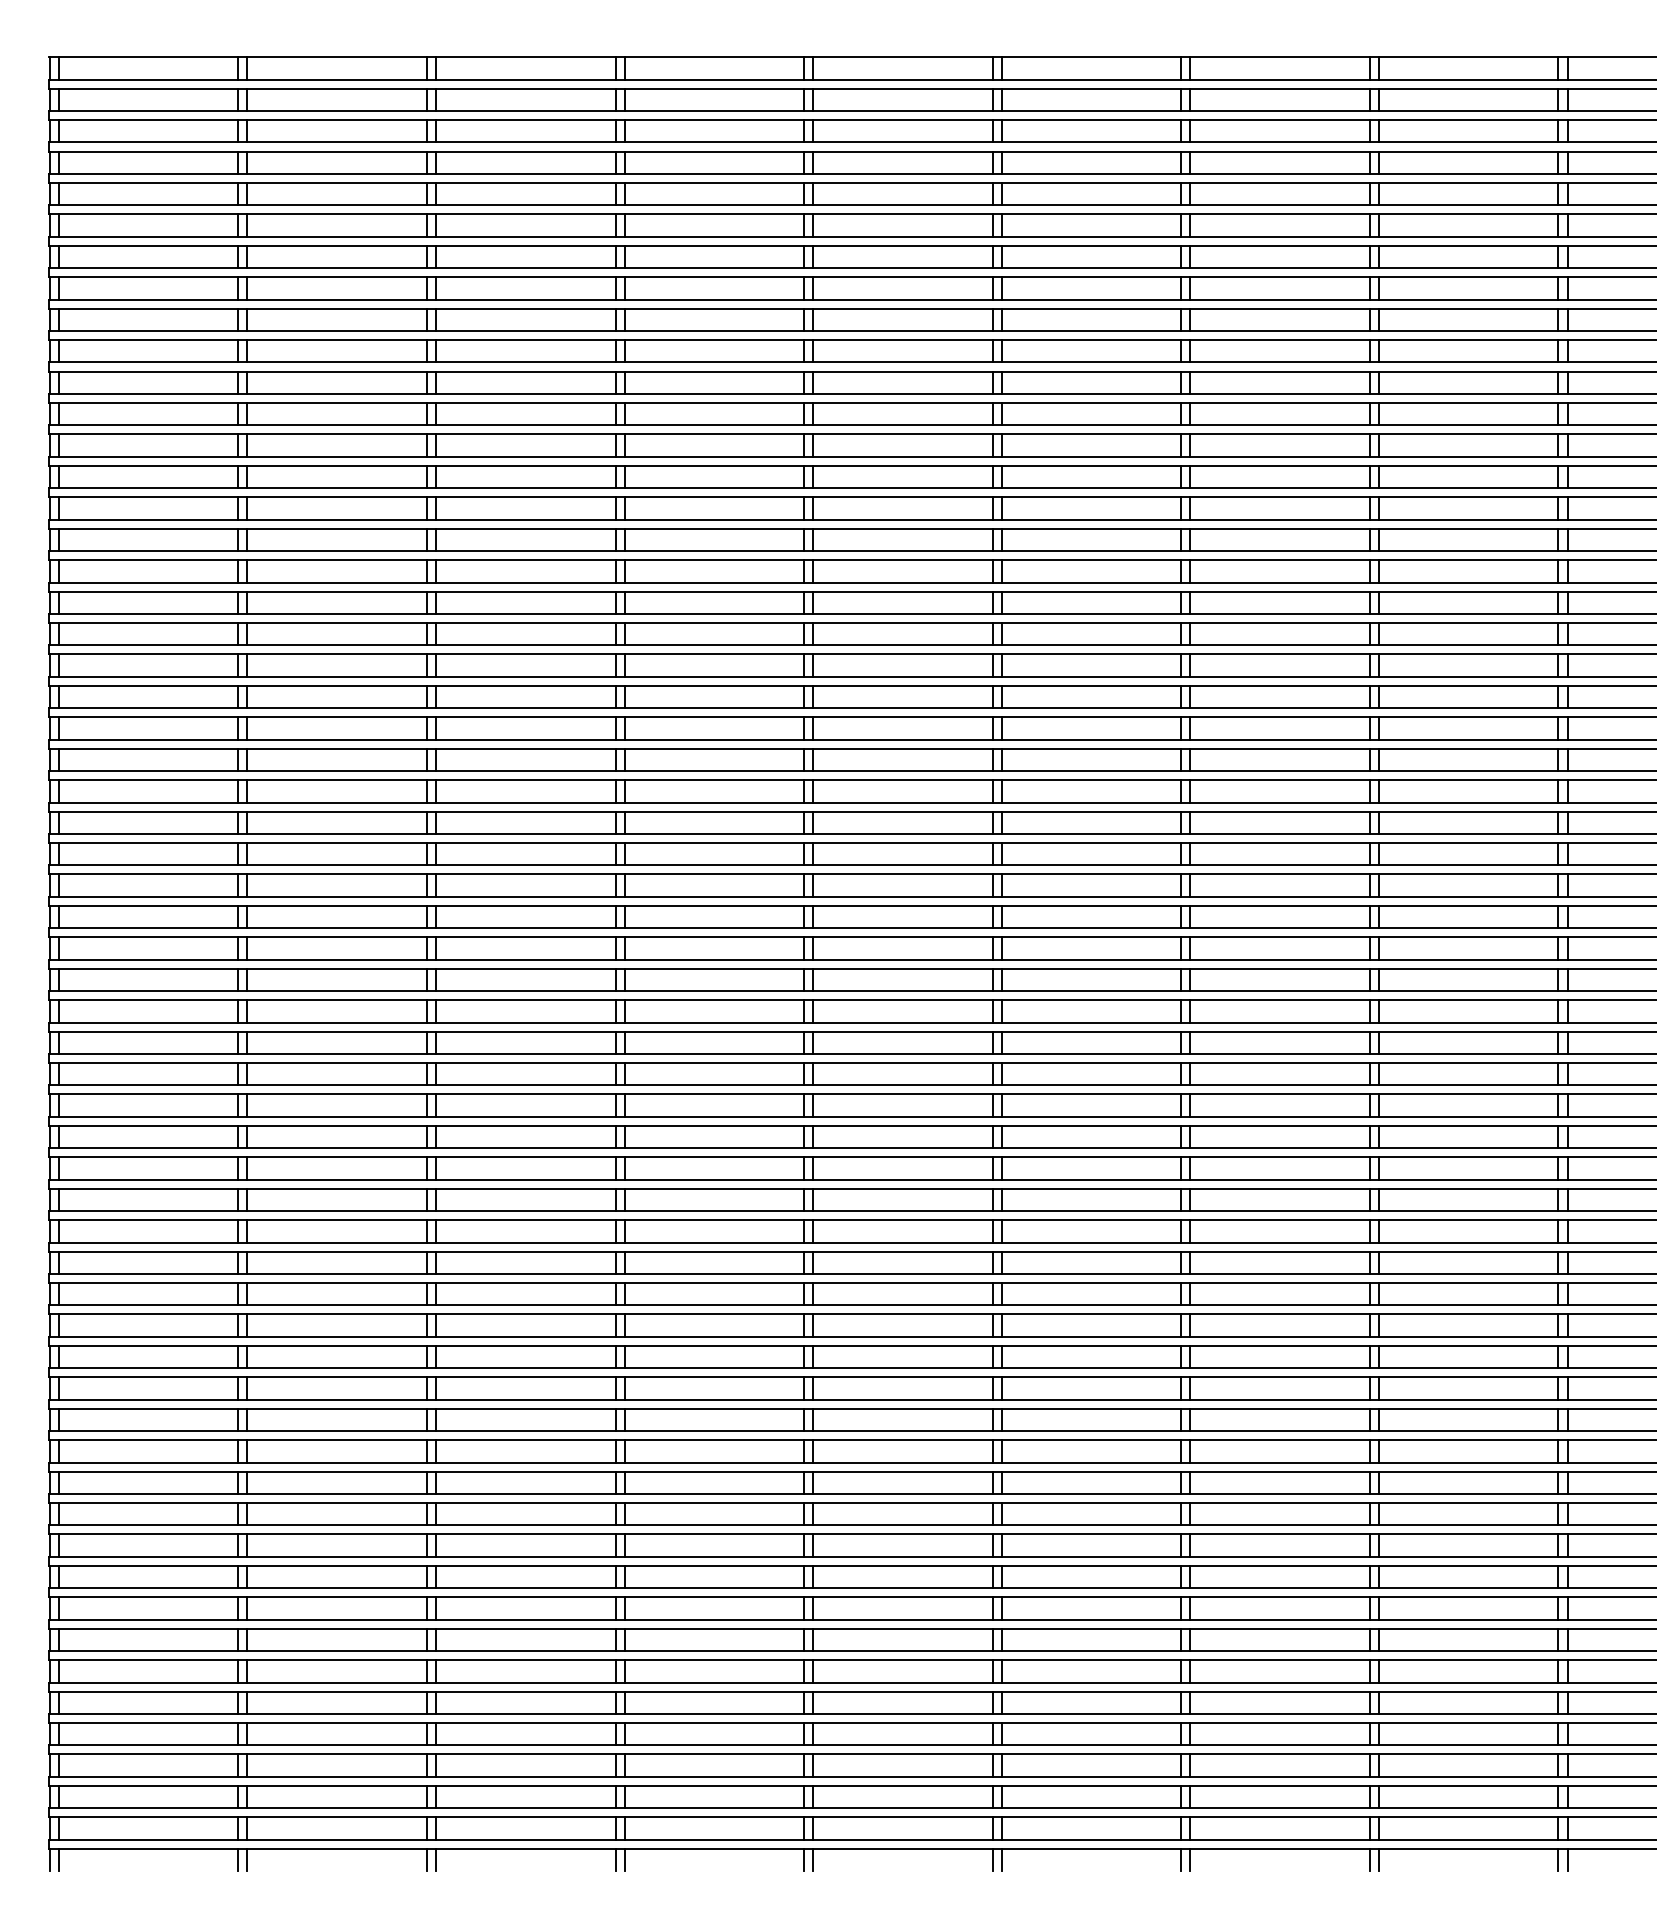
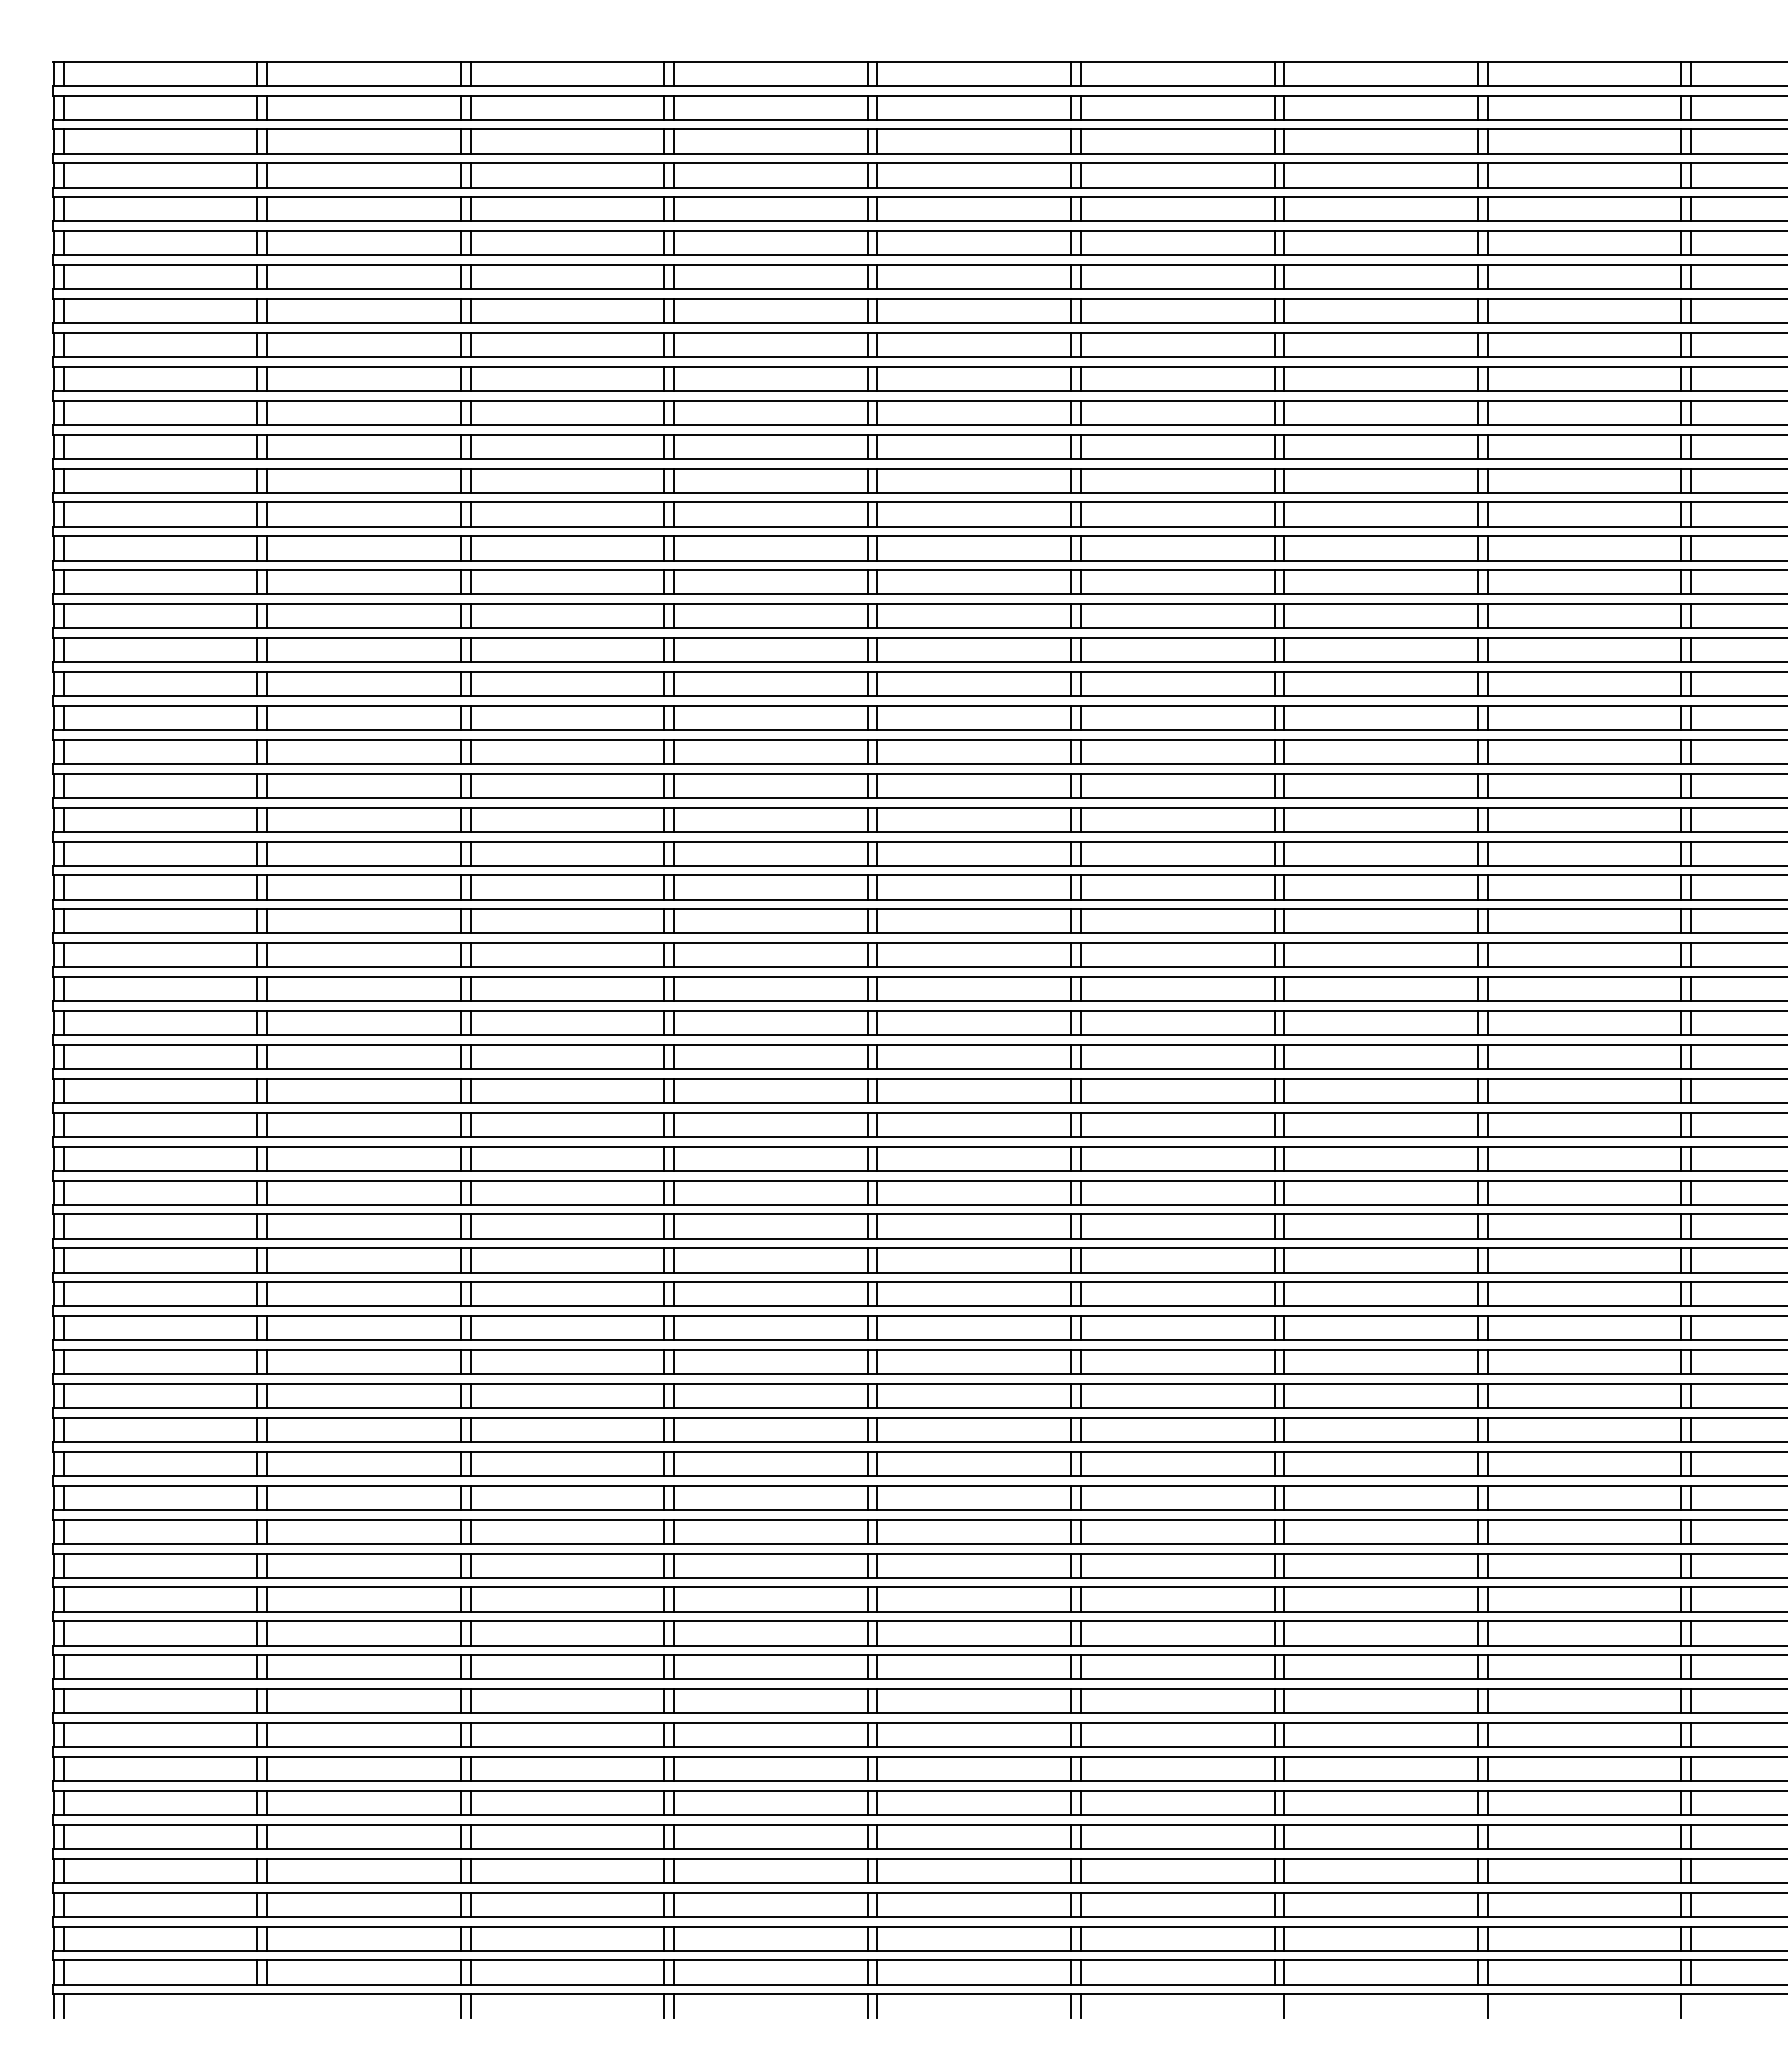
line: (238, 1860) -> (257, 2006), removed
line: (247, 1860) -> (267, 2006), removed
line: (1181, 1860) -> (1274, 2006), removed
line: (1370, 1860) -> (1478, 2006), removed
line: (1567, 1860) -> (1691, 2006), removed

